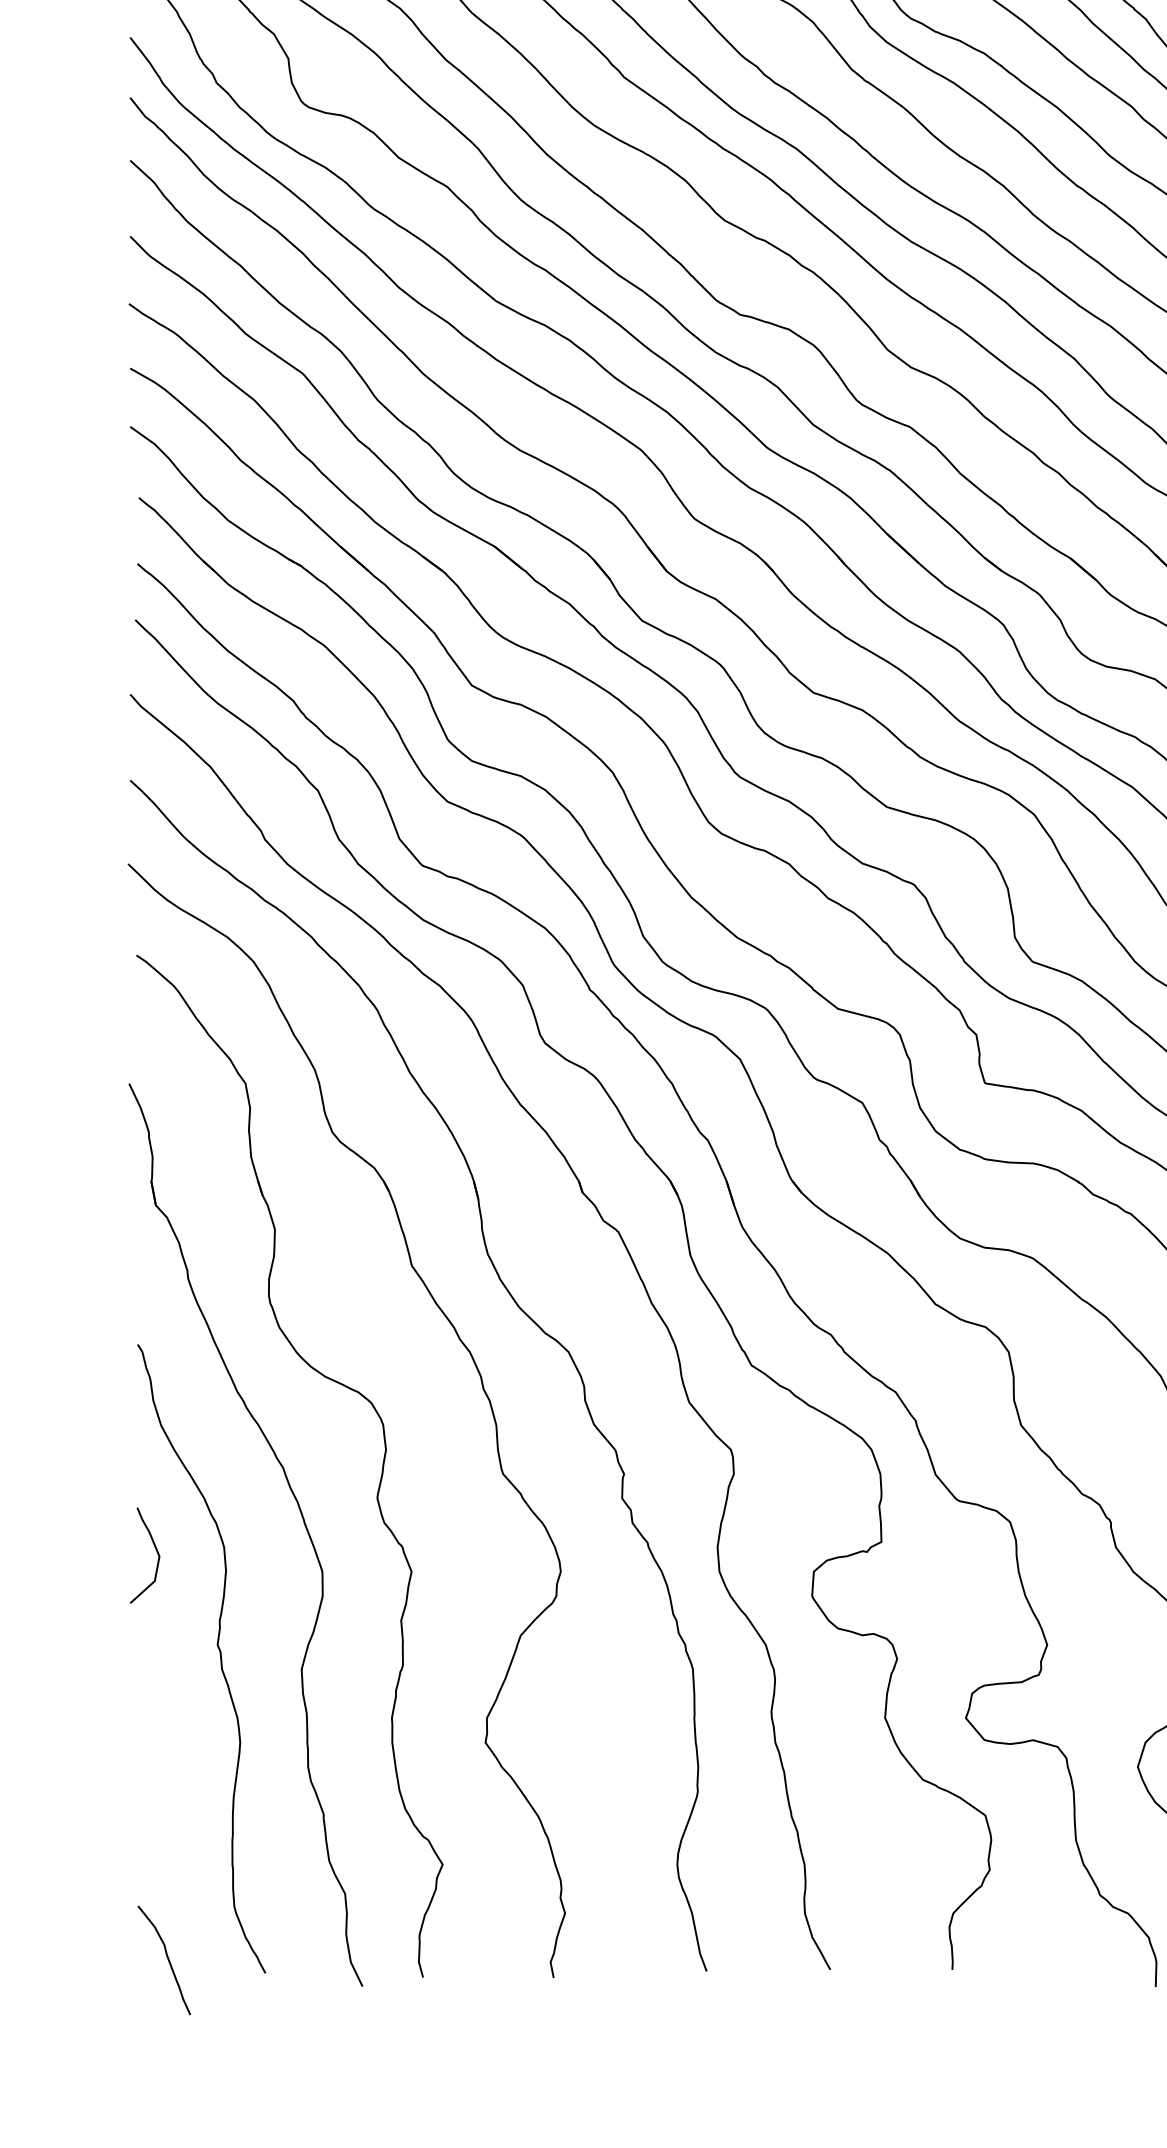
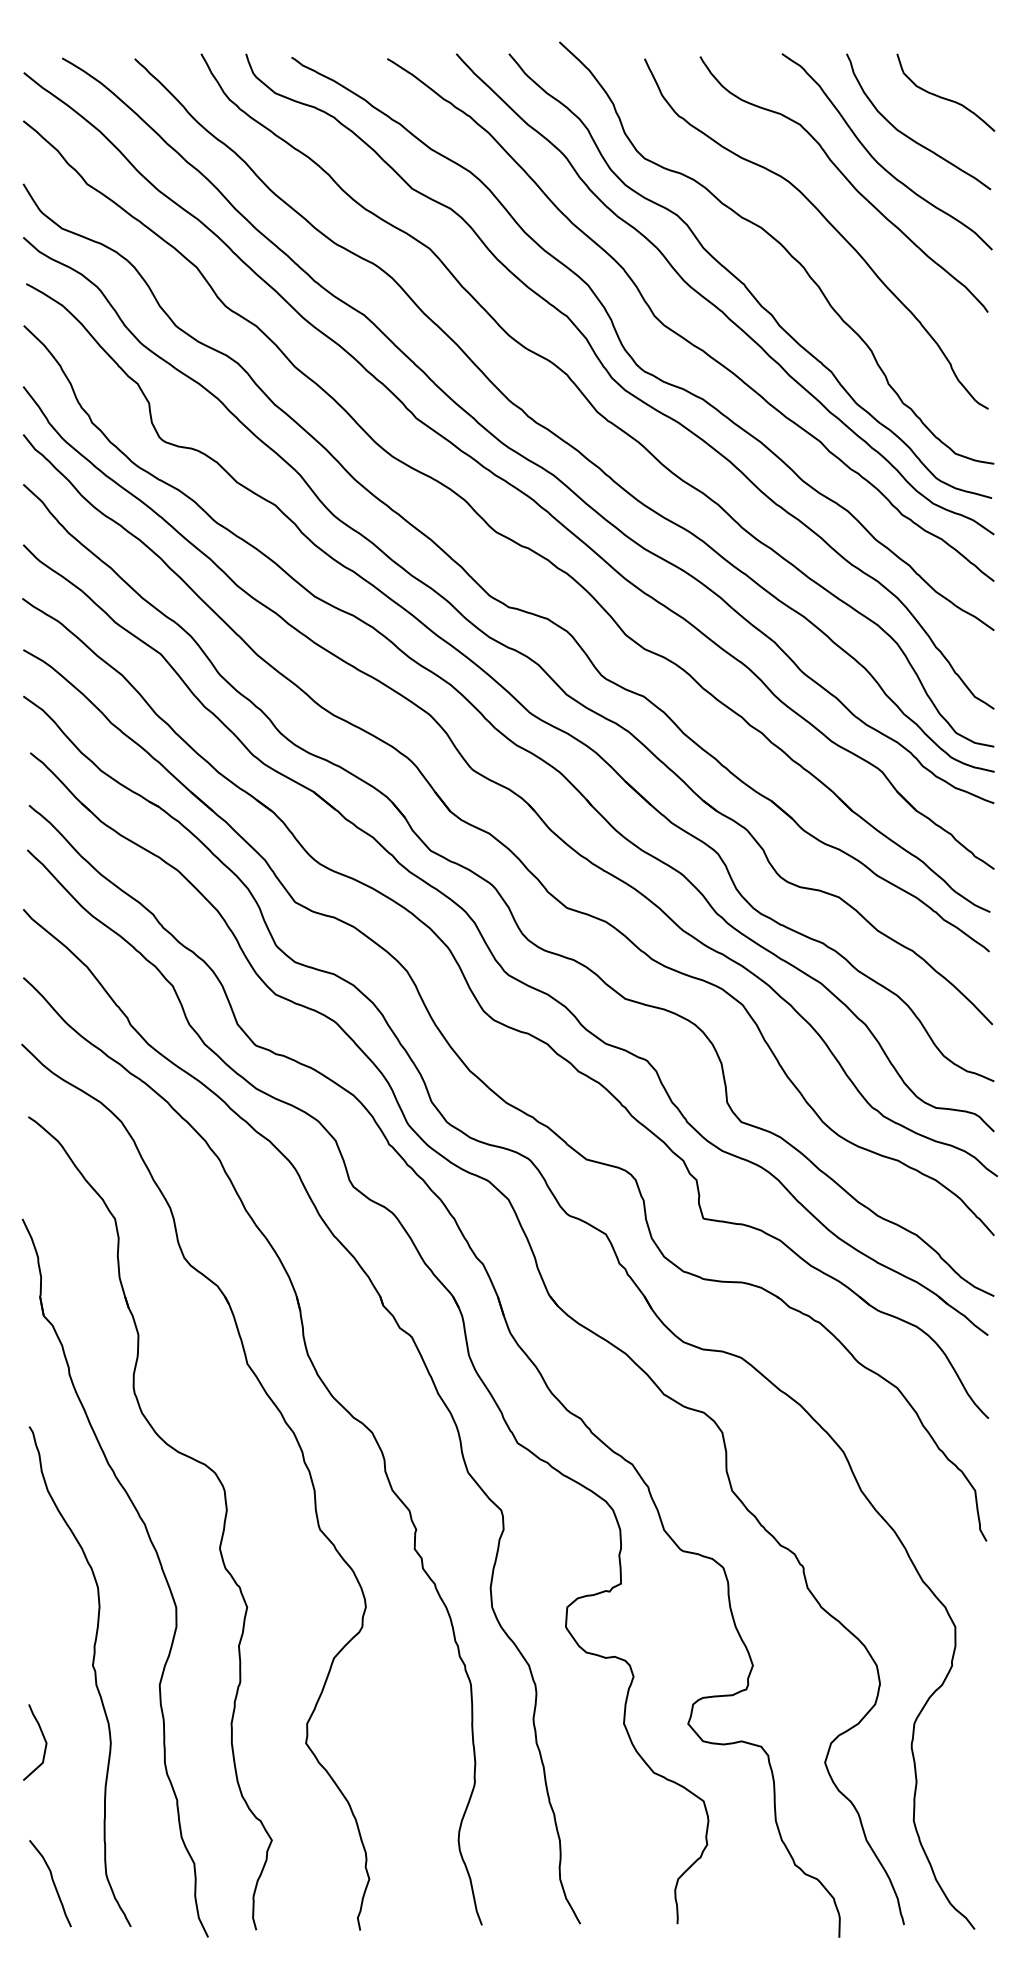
curve: (155, 1550) -> (43, 1738), moved
curve: (166, 1959) -> (52, 1882), moved

